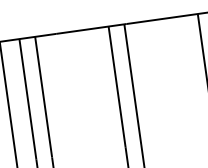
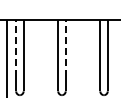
line: (132, 83) -> (65, 47), solid -> dashed
line: (28, 98) -> (16, 47), solid -> dashed

